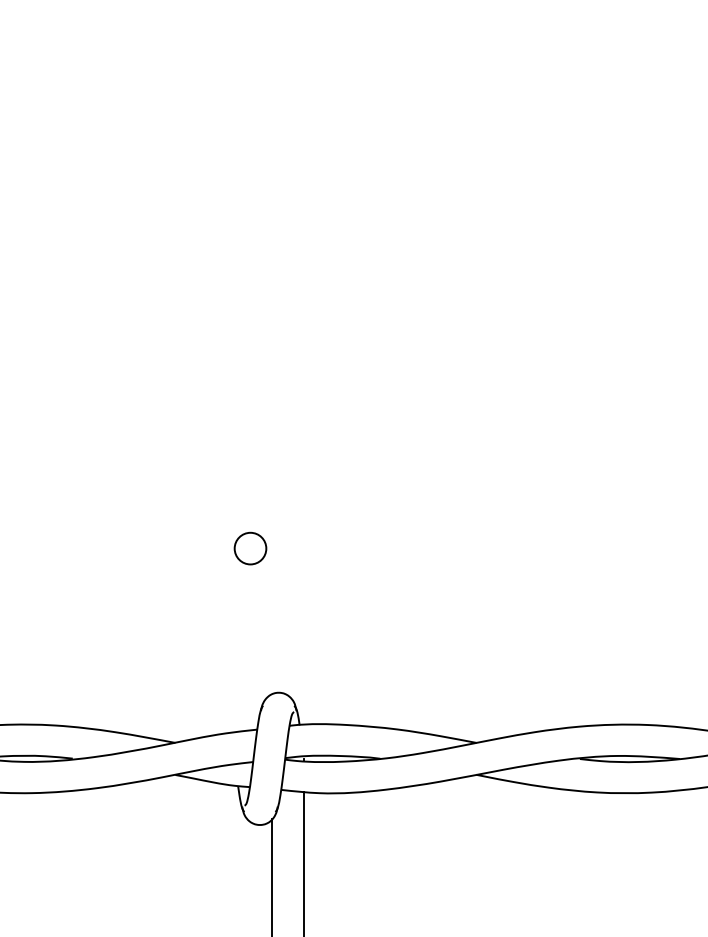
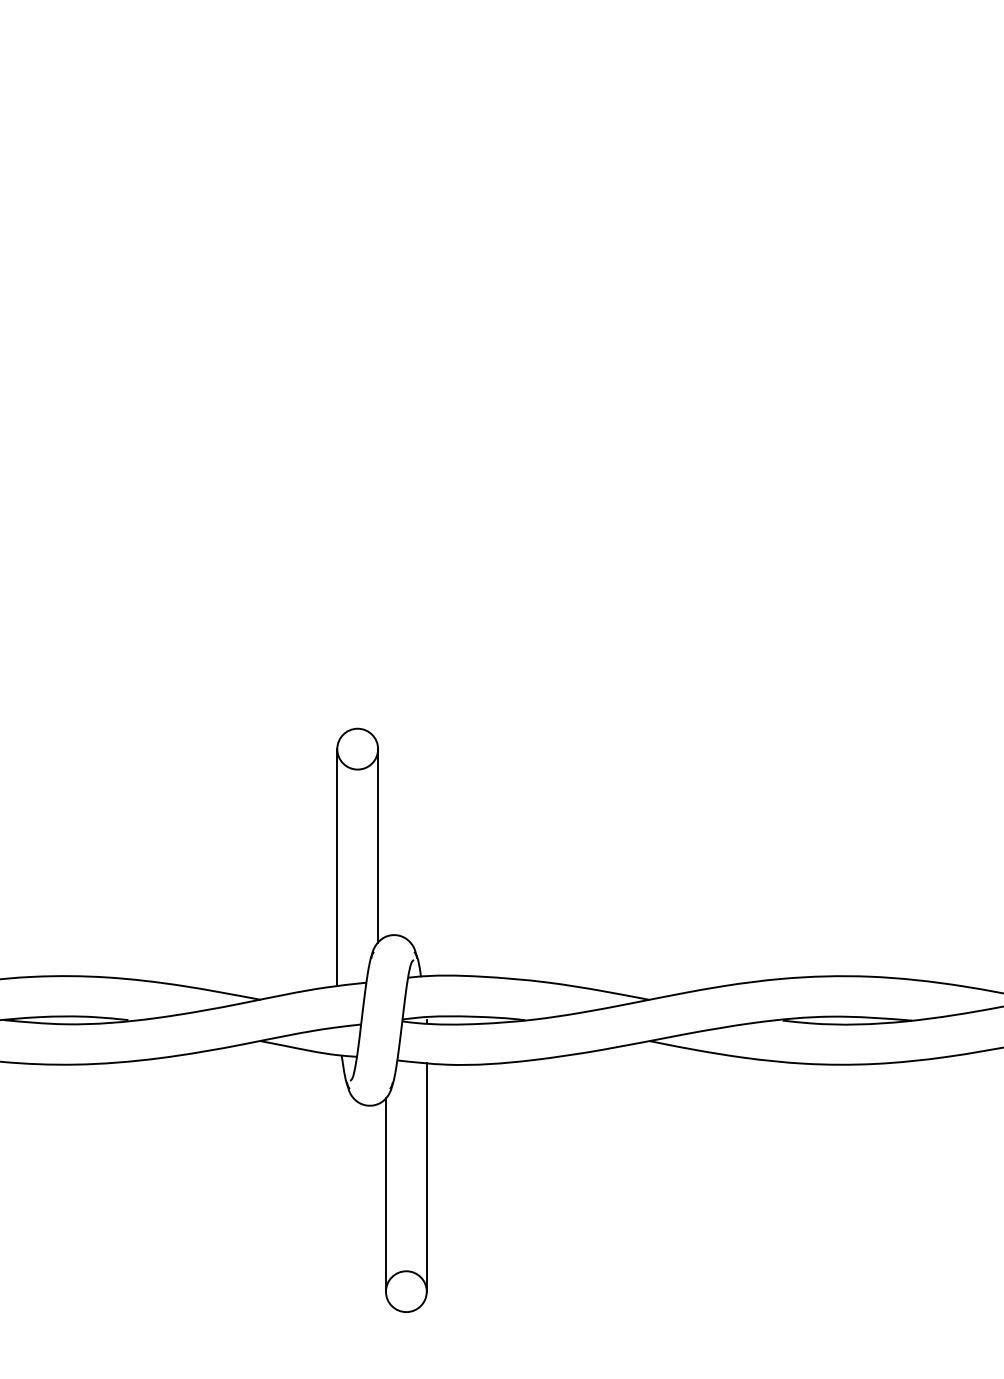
line: (266, 623) -> (378, 845), added
line: (234, 640) -> (337, 867), added

